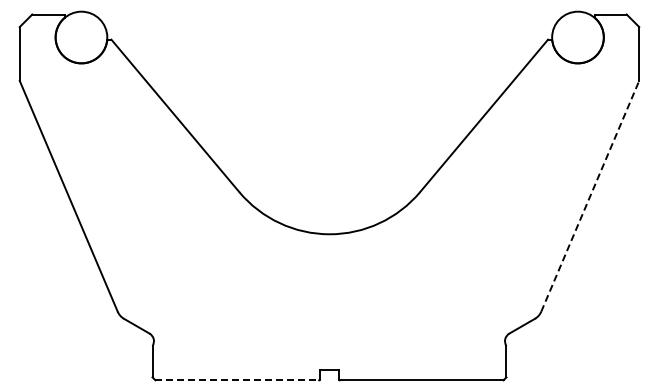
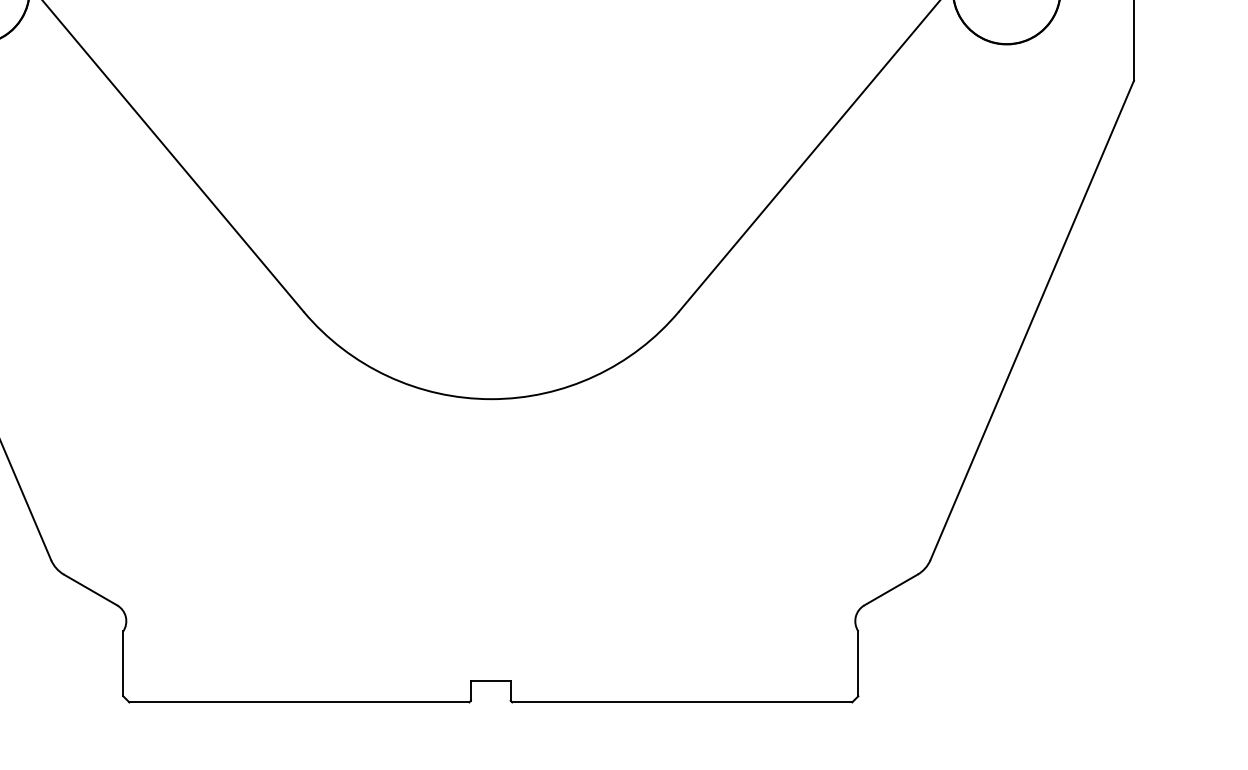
line: (590, 195) -> (1032, 318), dashed -> solid
line: (237, 380) -> (299, 702), dashed -> solid

